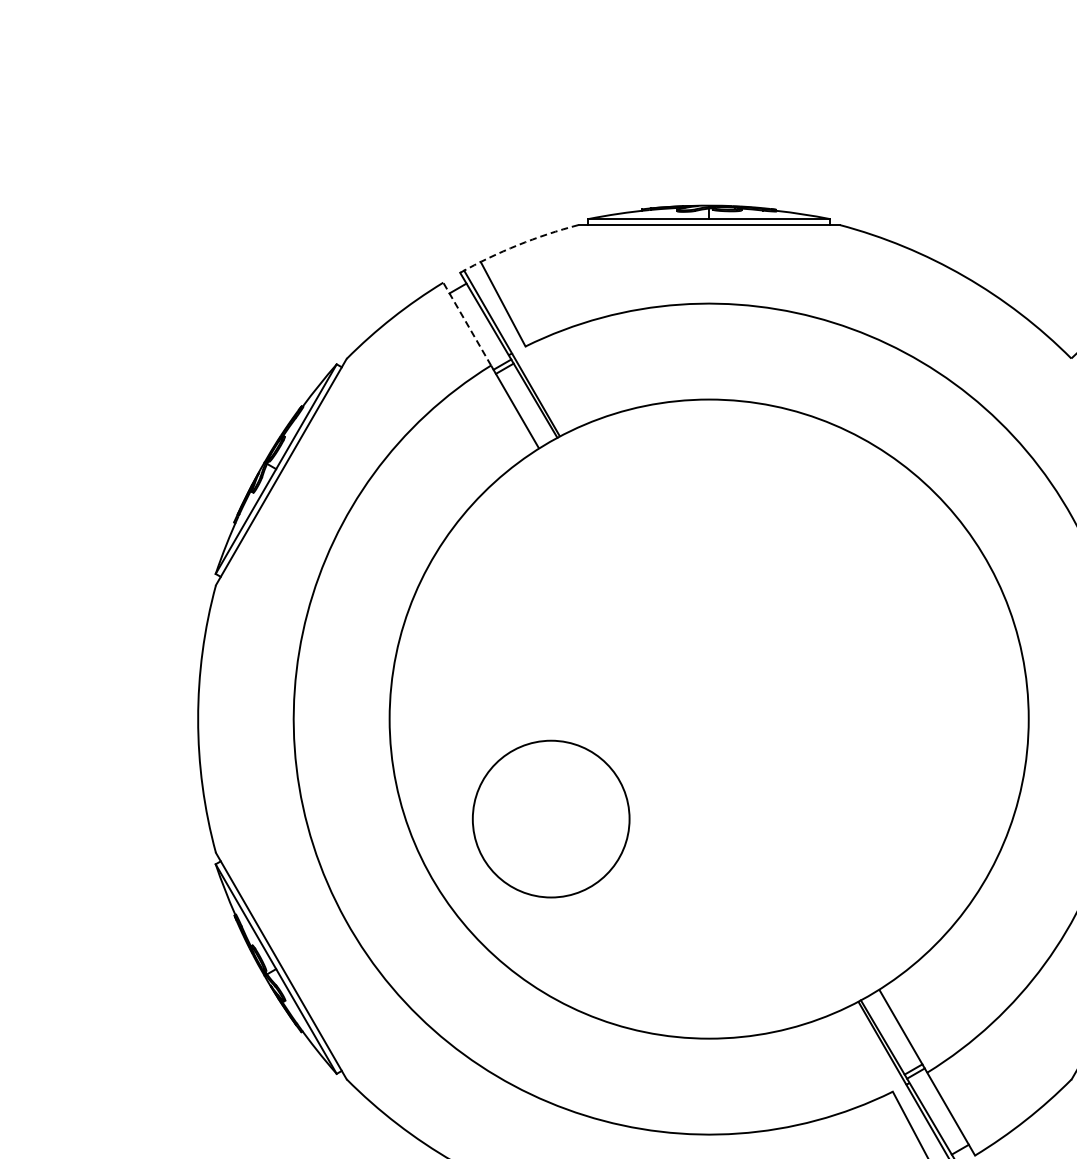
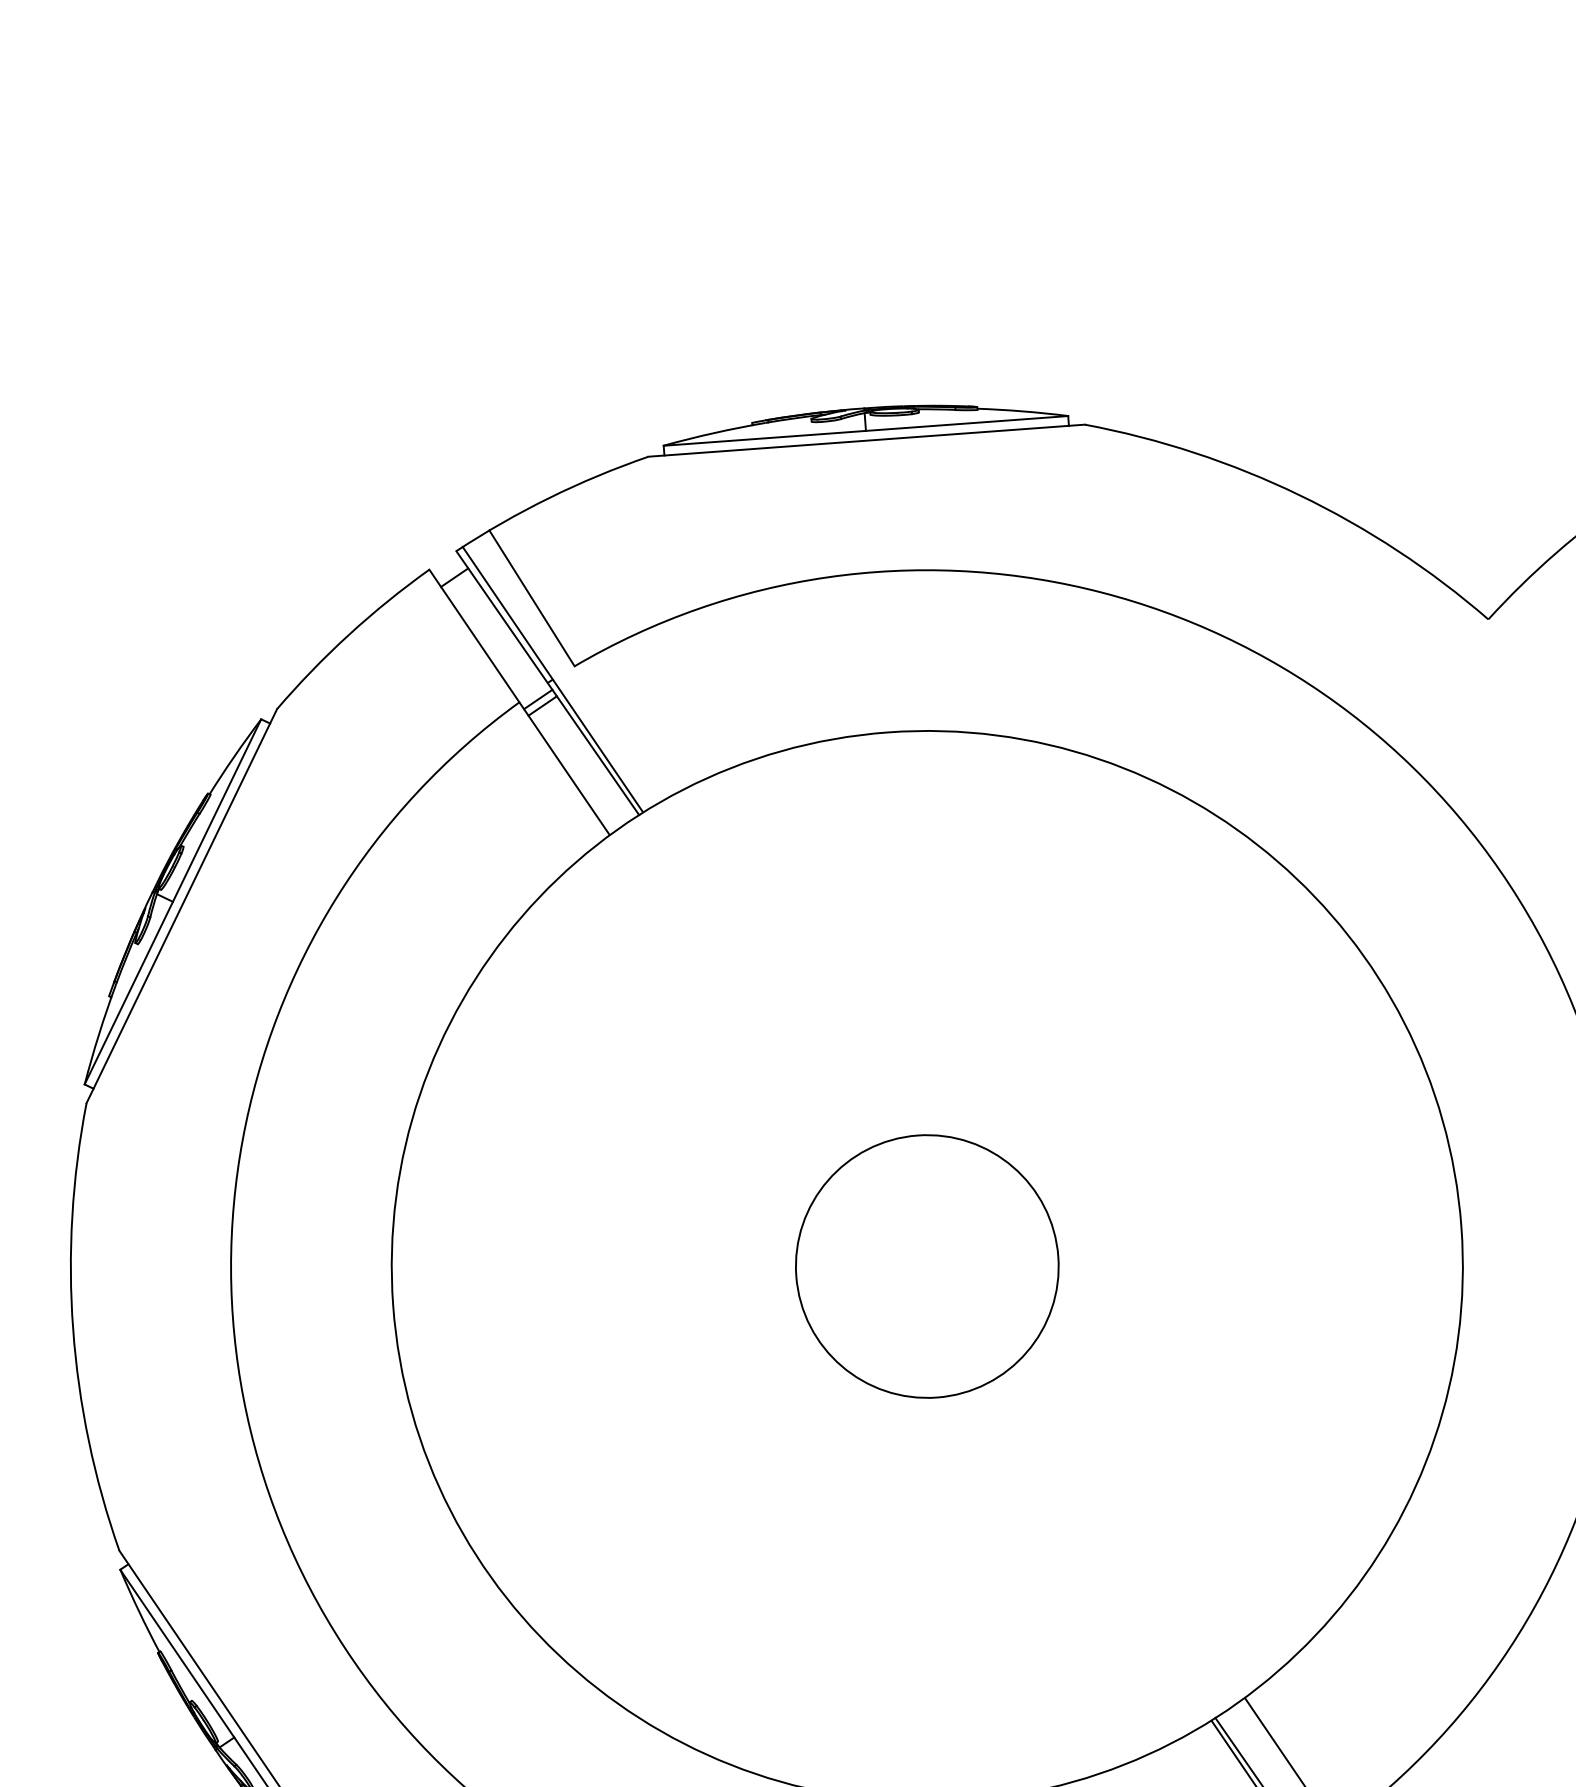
arc: (517, 245) -> (548, 498), dashed -> solid
line: (467, 324) -> (474, 636), dashed -> solid
circle: (550, 818) -> (926, 1265), moved

